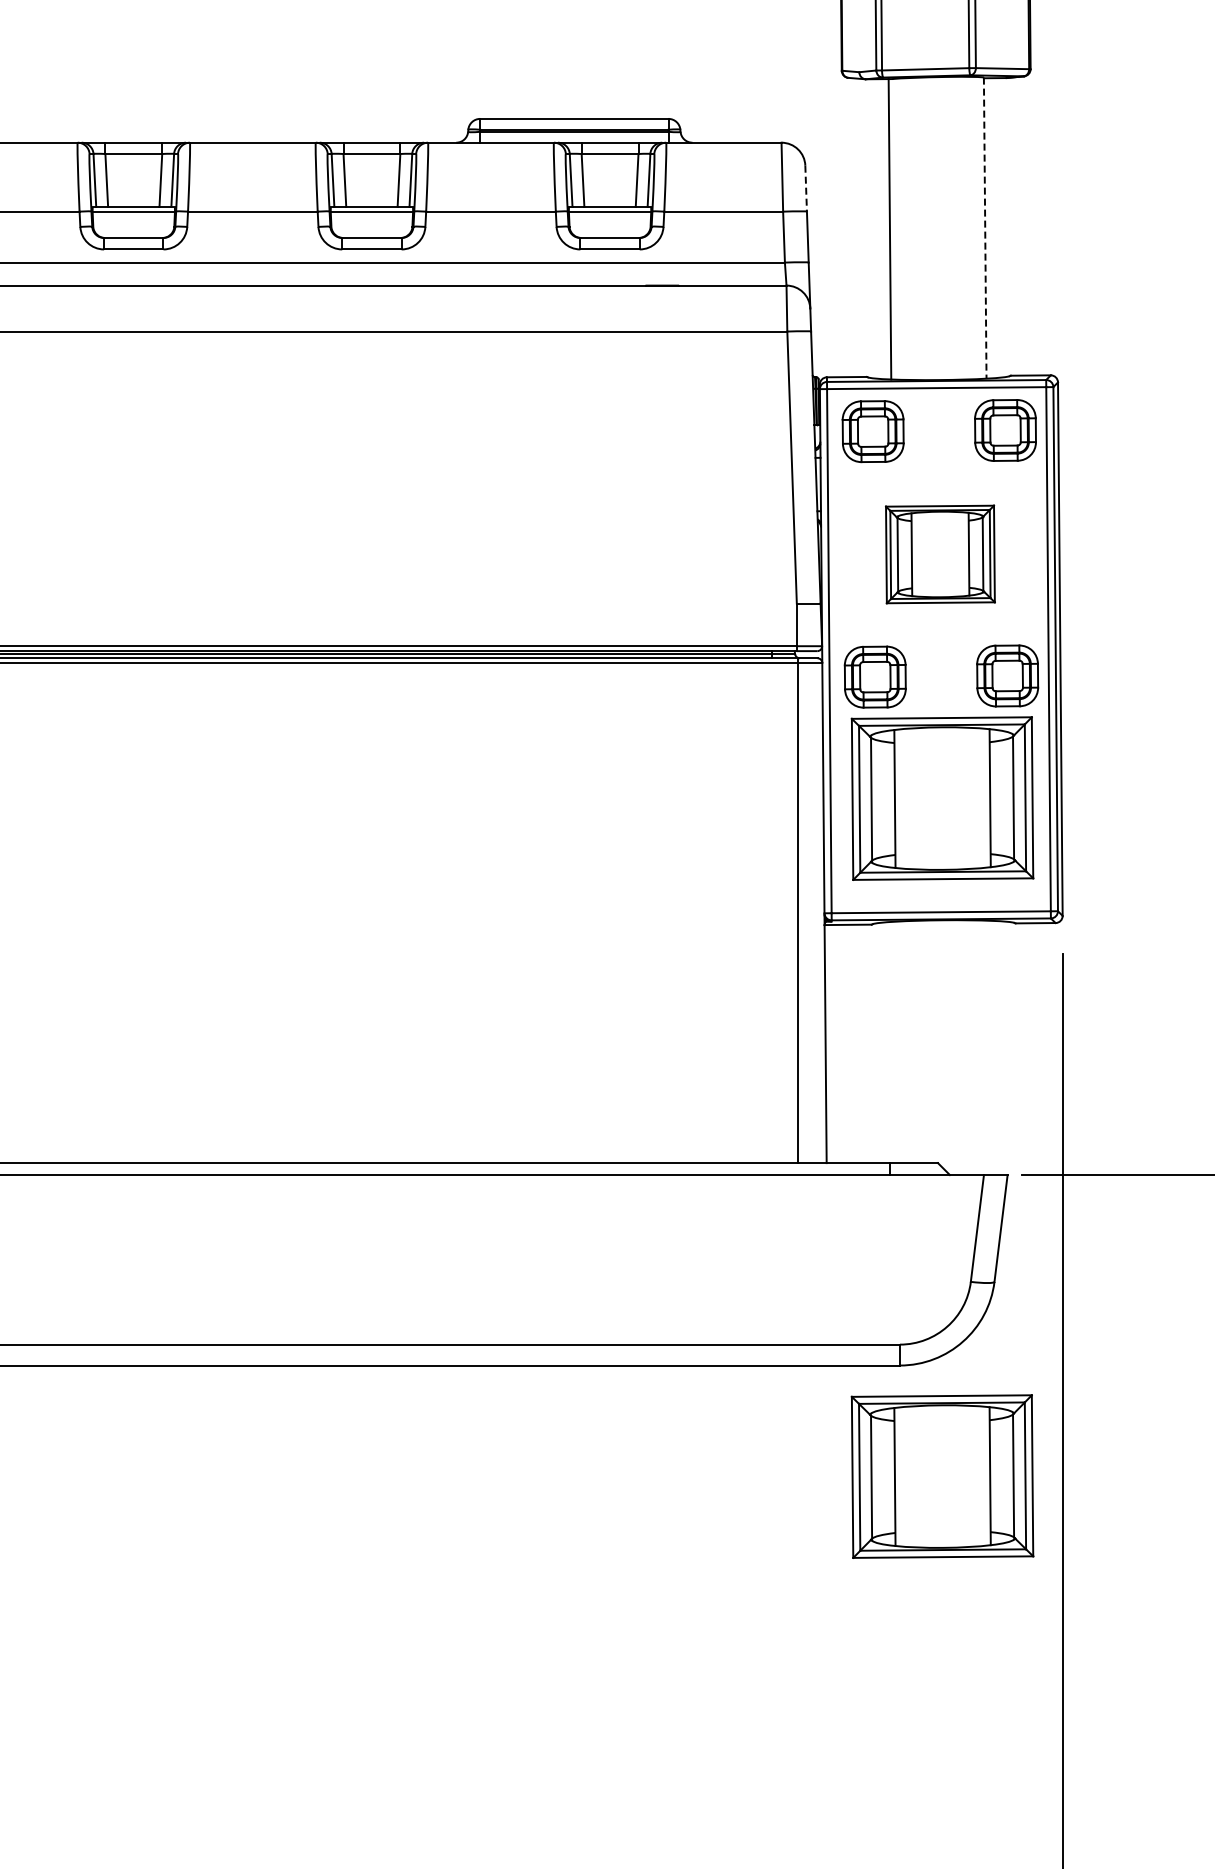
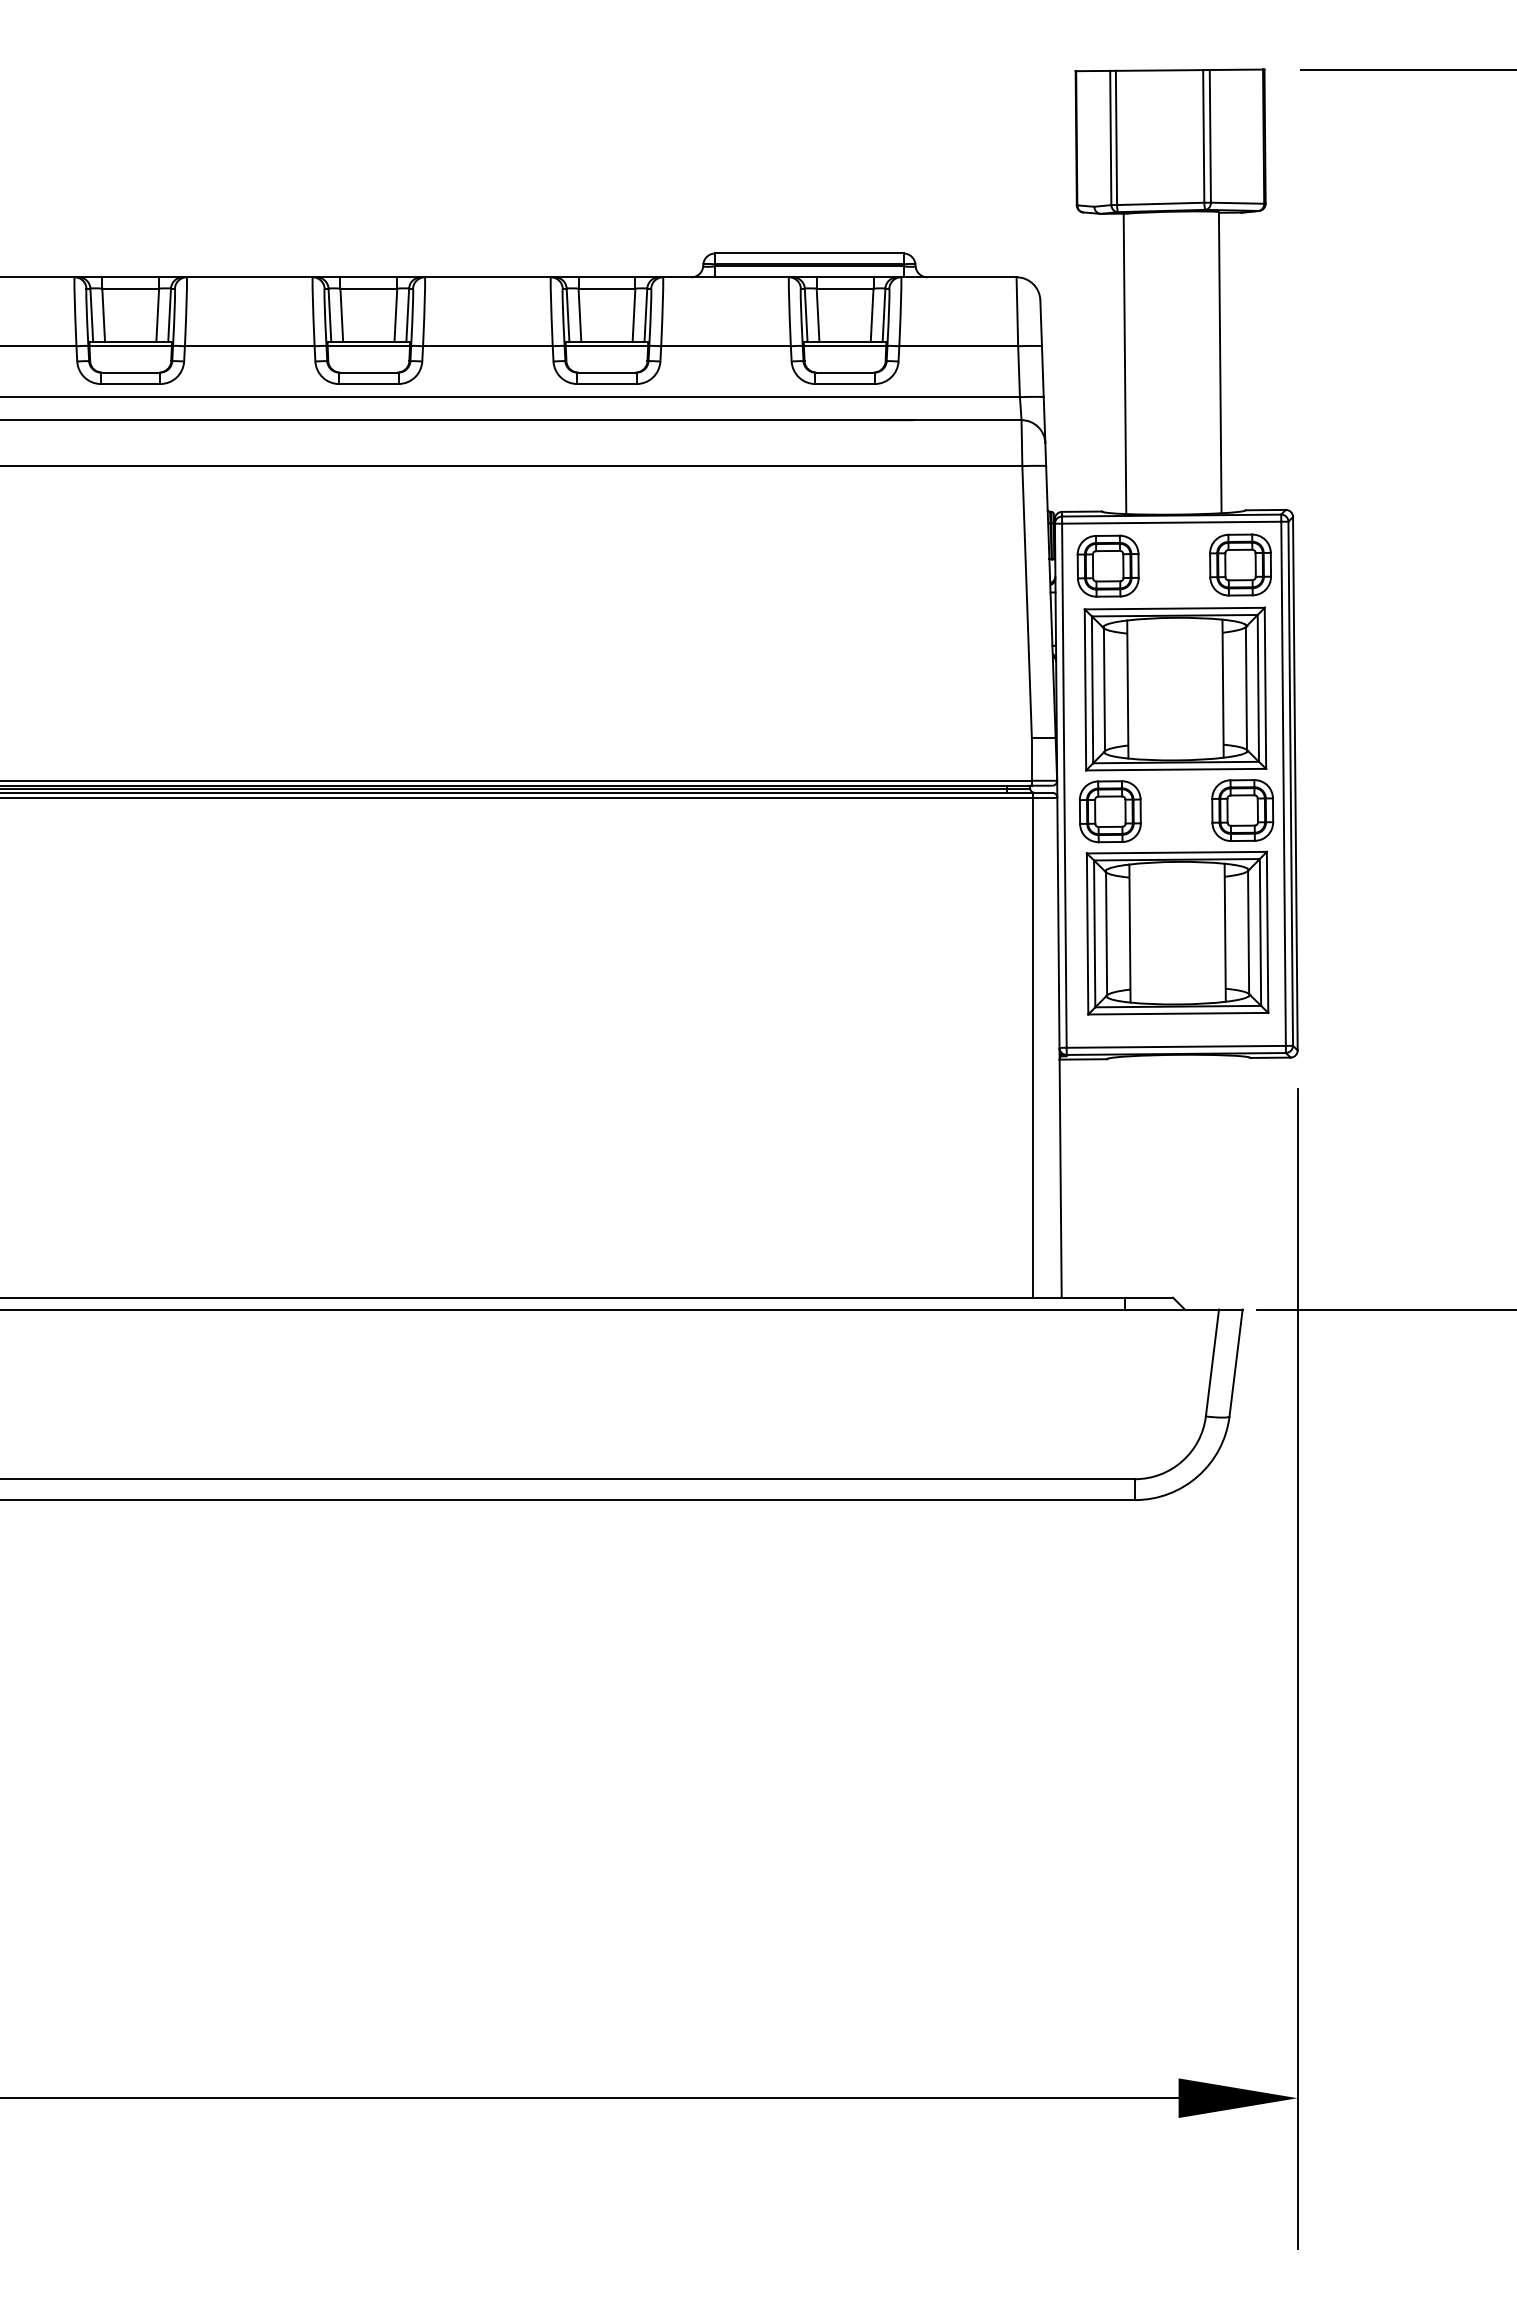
line: (806, 188) -> (1041, 323), dashed -> solid
line: (985, 227) -> (1220, 362), dashed -> solid
part: (940, 553) -> (1175, 688), size x1.67
part: (942, 1475) -> (1177, 1610), removed

